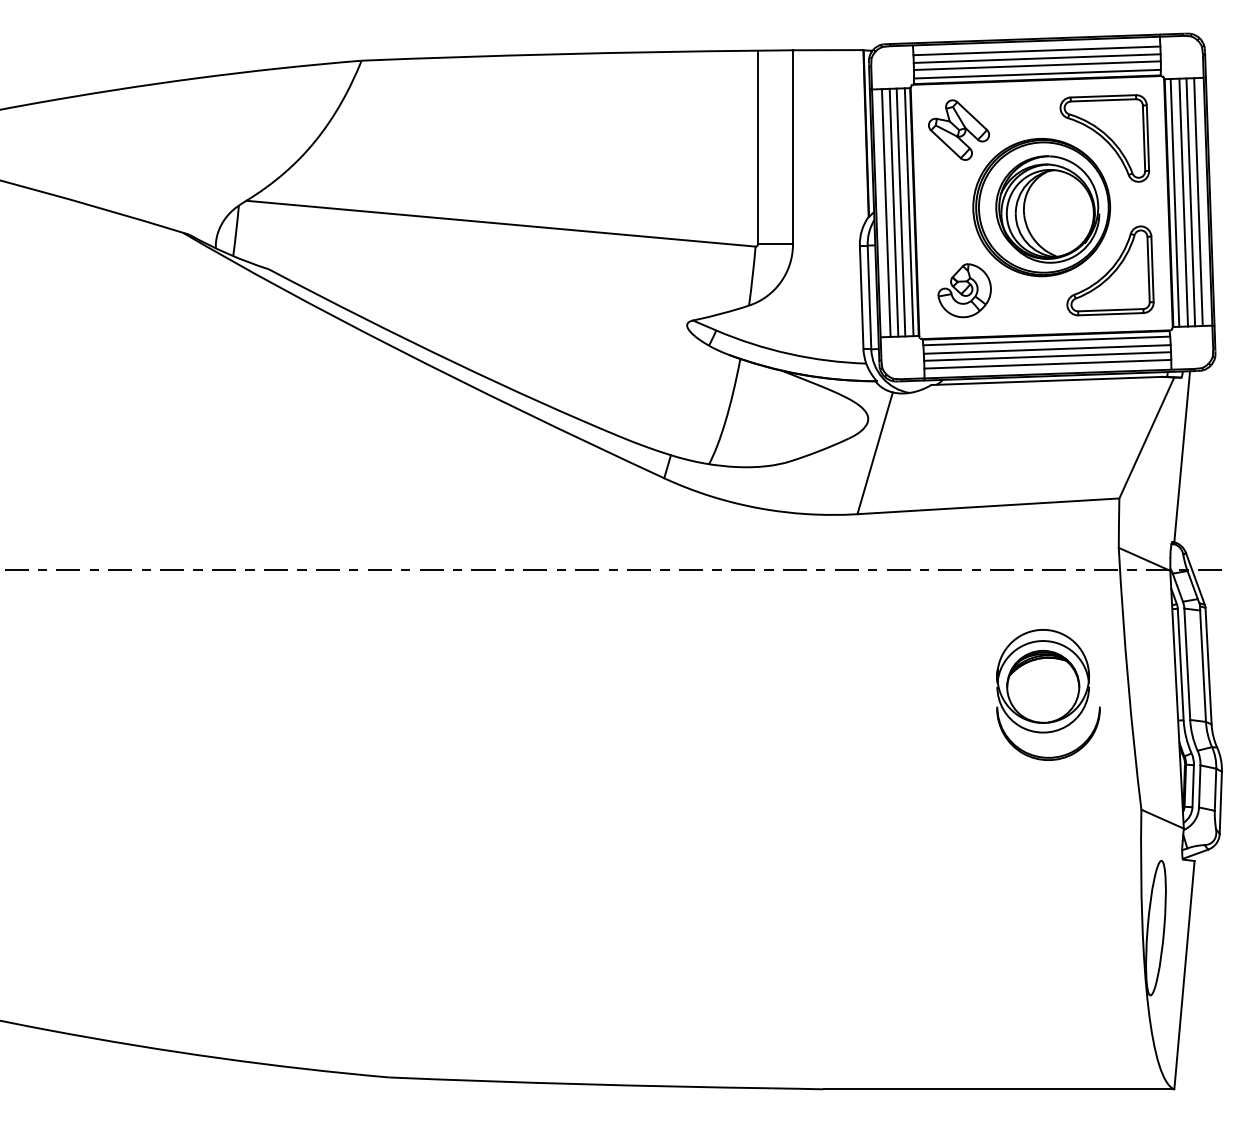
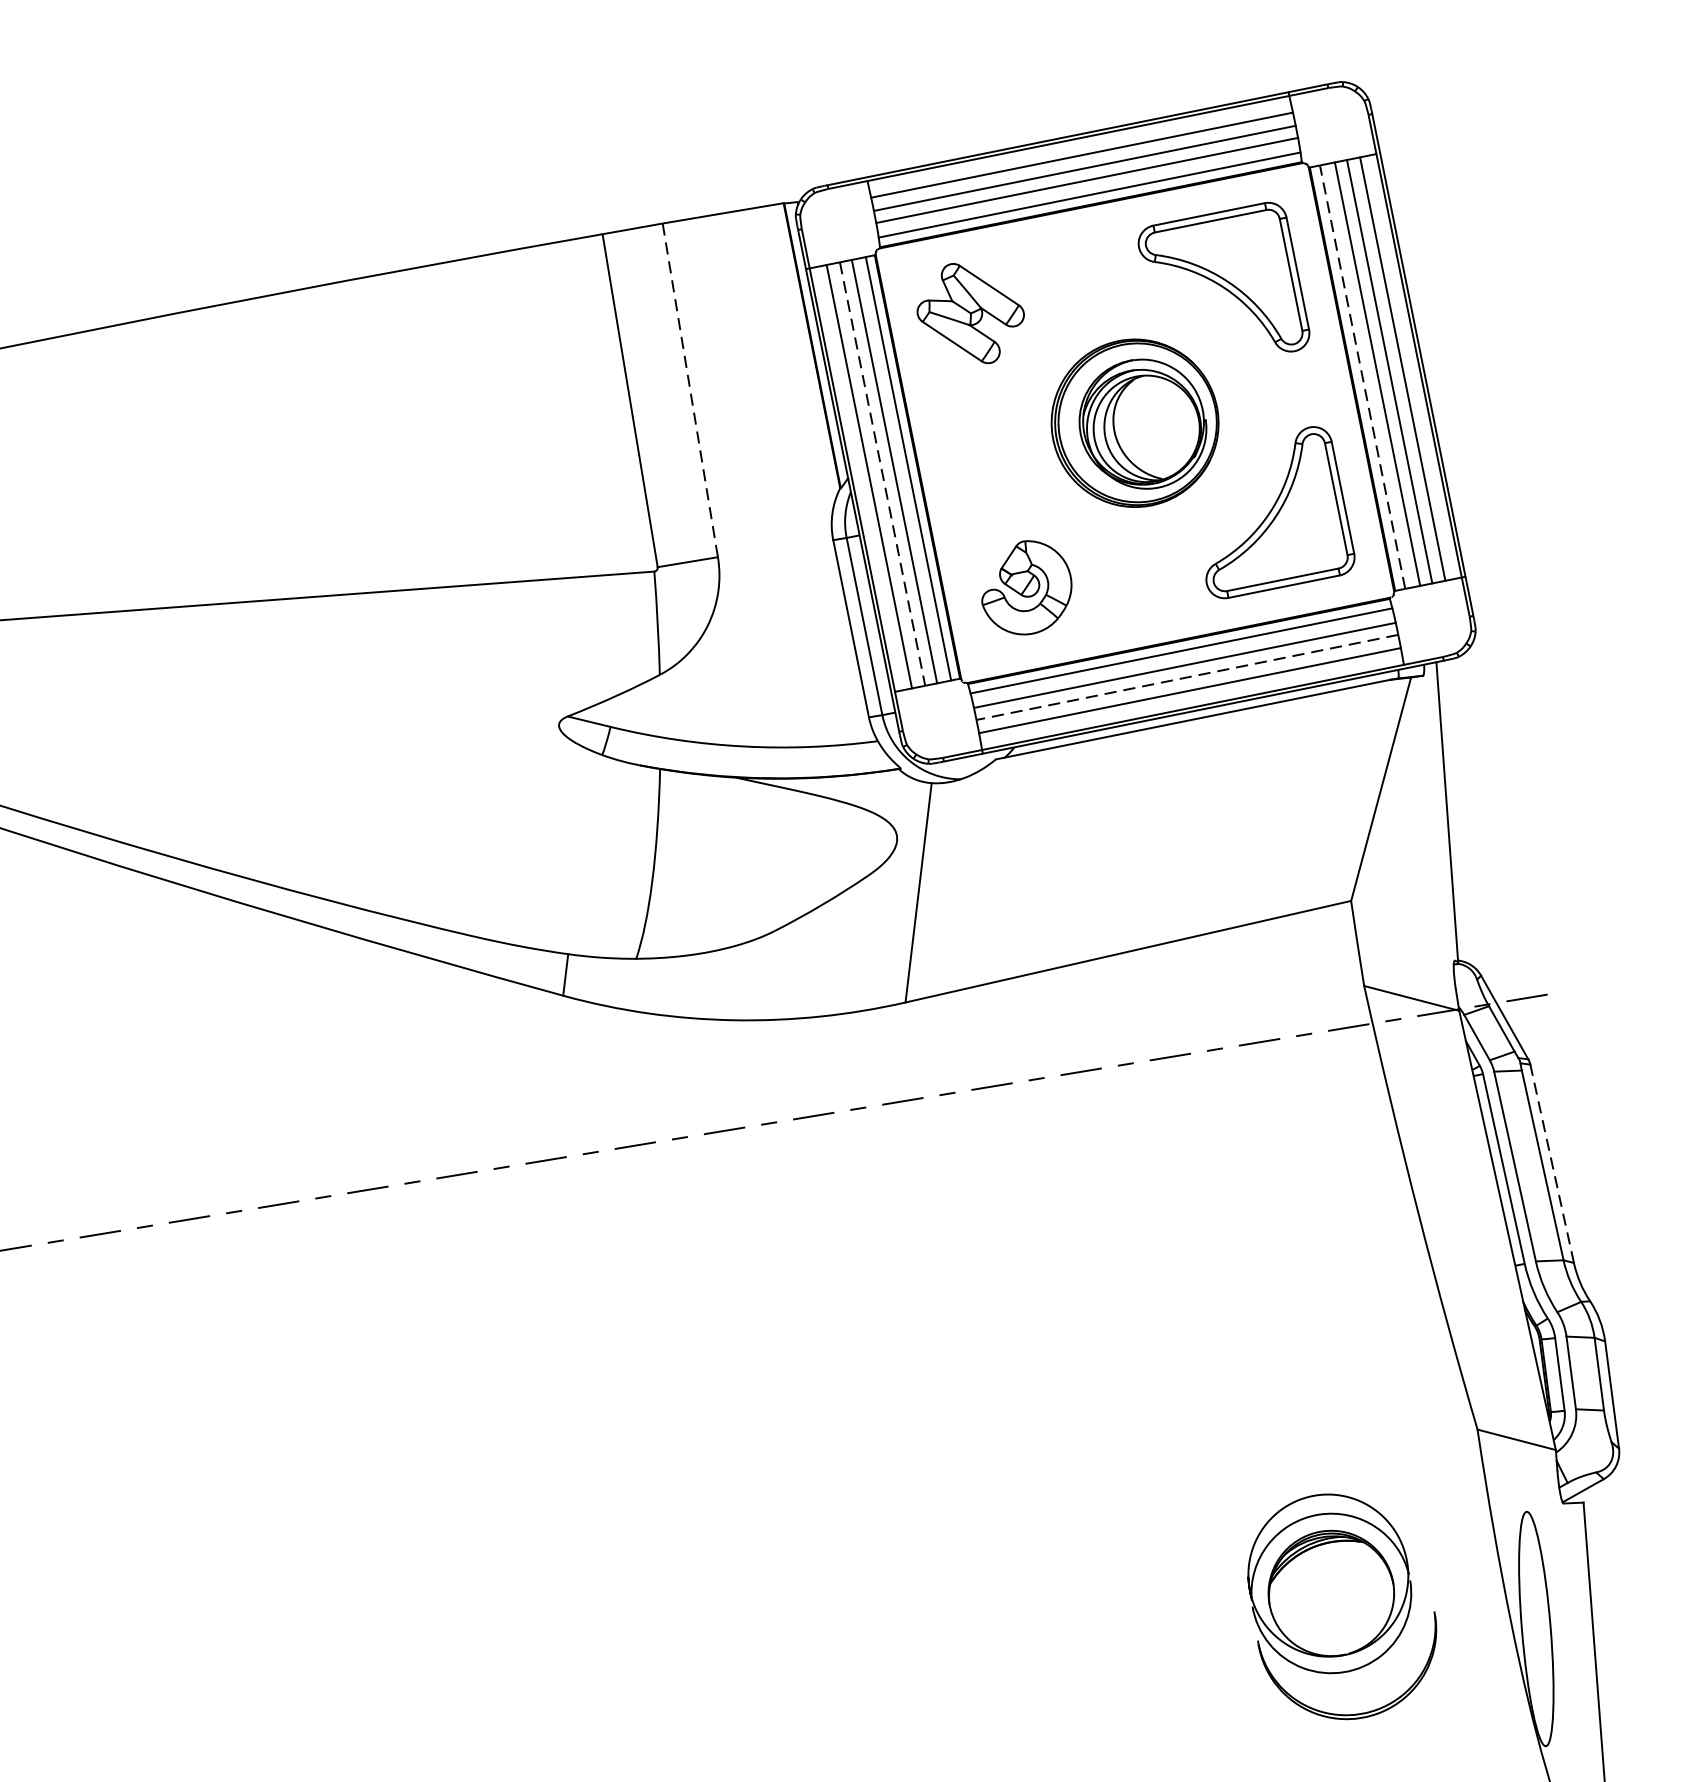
line: (792, 147) -> (689, 390), solid -> dashed
line: (1174, 202) -> (1361, 376), solid -> dashed
part: (1041, 207) -> (1134, 423), size x0.7
line: (894, 212) -> (883, 473), solid -> dashed
line: (1047, 356) -> (1187, 677), solid -> dashed
line: (1208, 665) -> (1551, 1162), solid -> dashed
part: (1048, 694) -> (1342, 1605), moved

